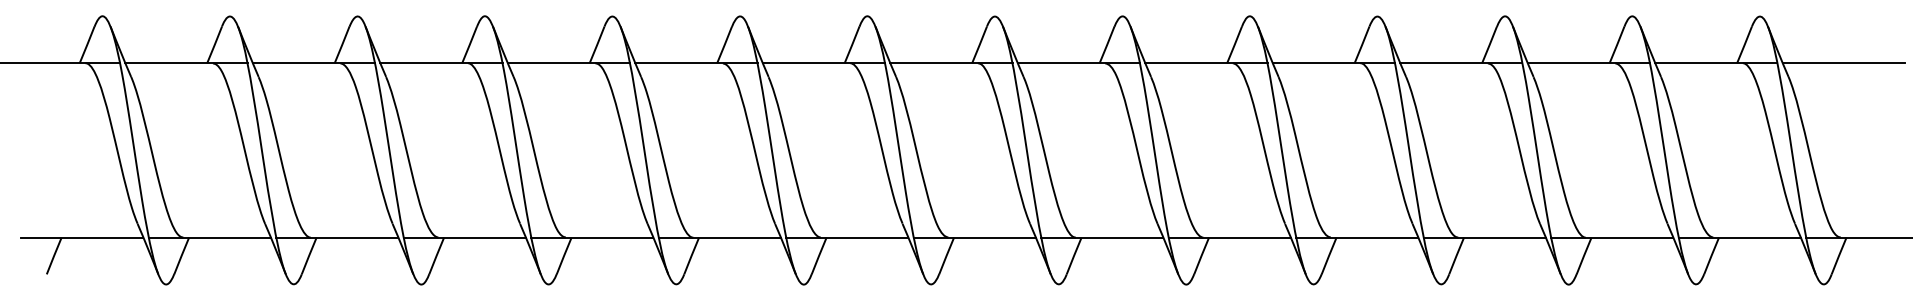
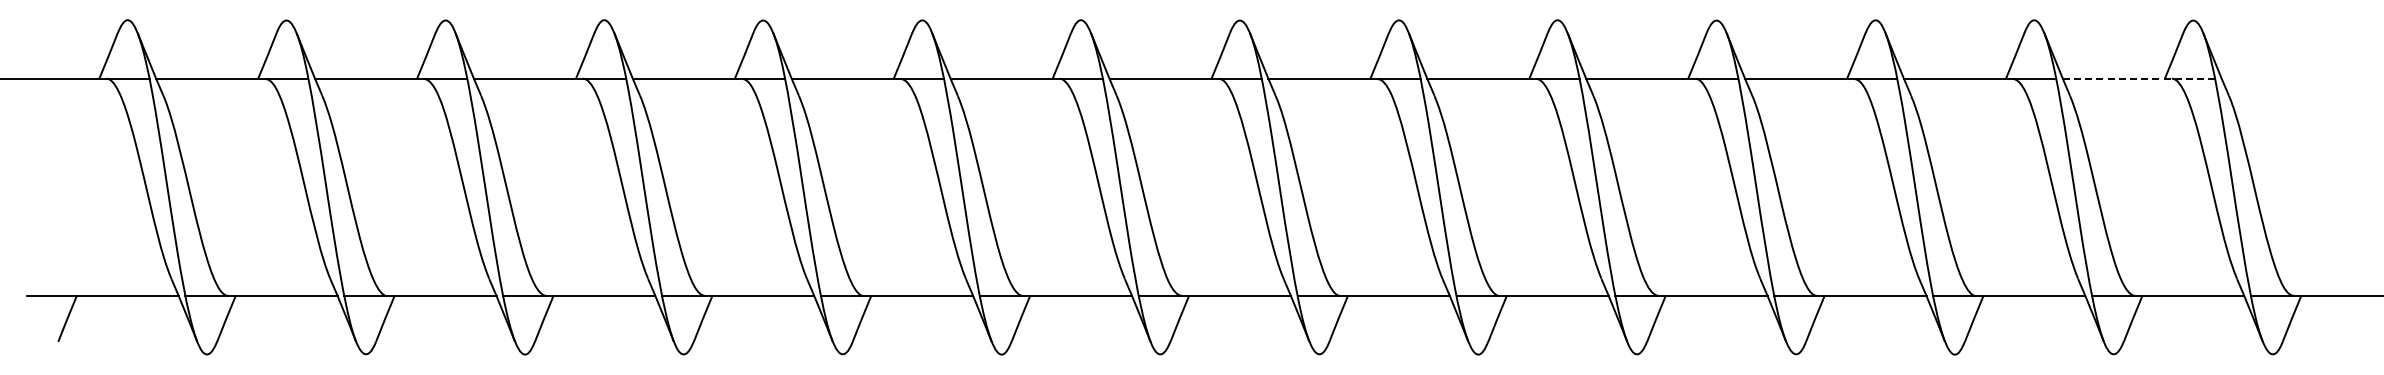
line: (1716, 63) -> (2139, 78), solid -> dashed
line: (1843, 63) -> (2297, 78), removed

